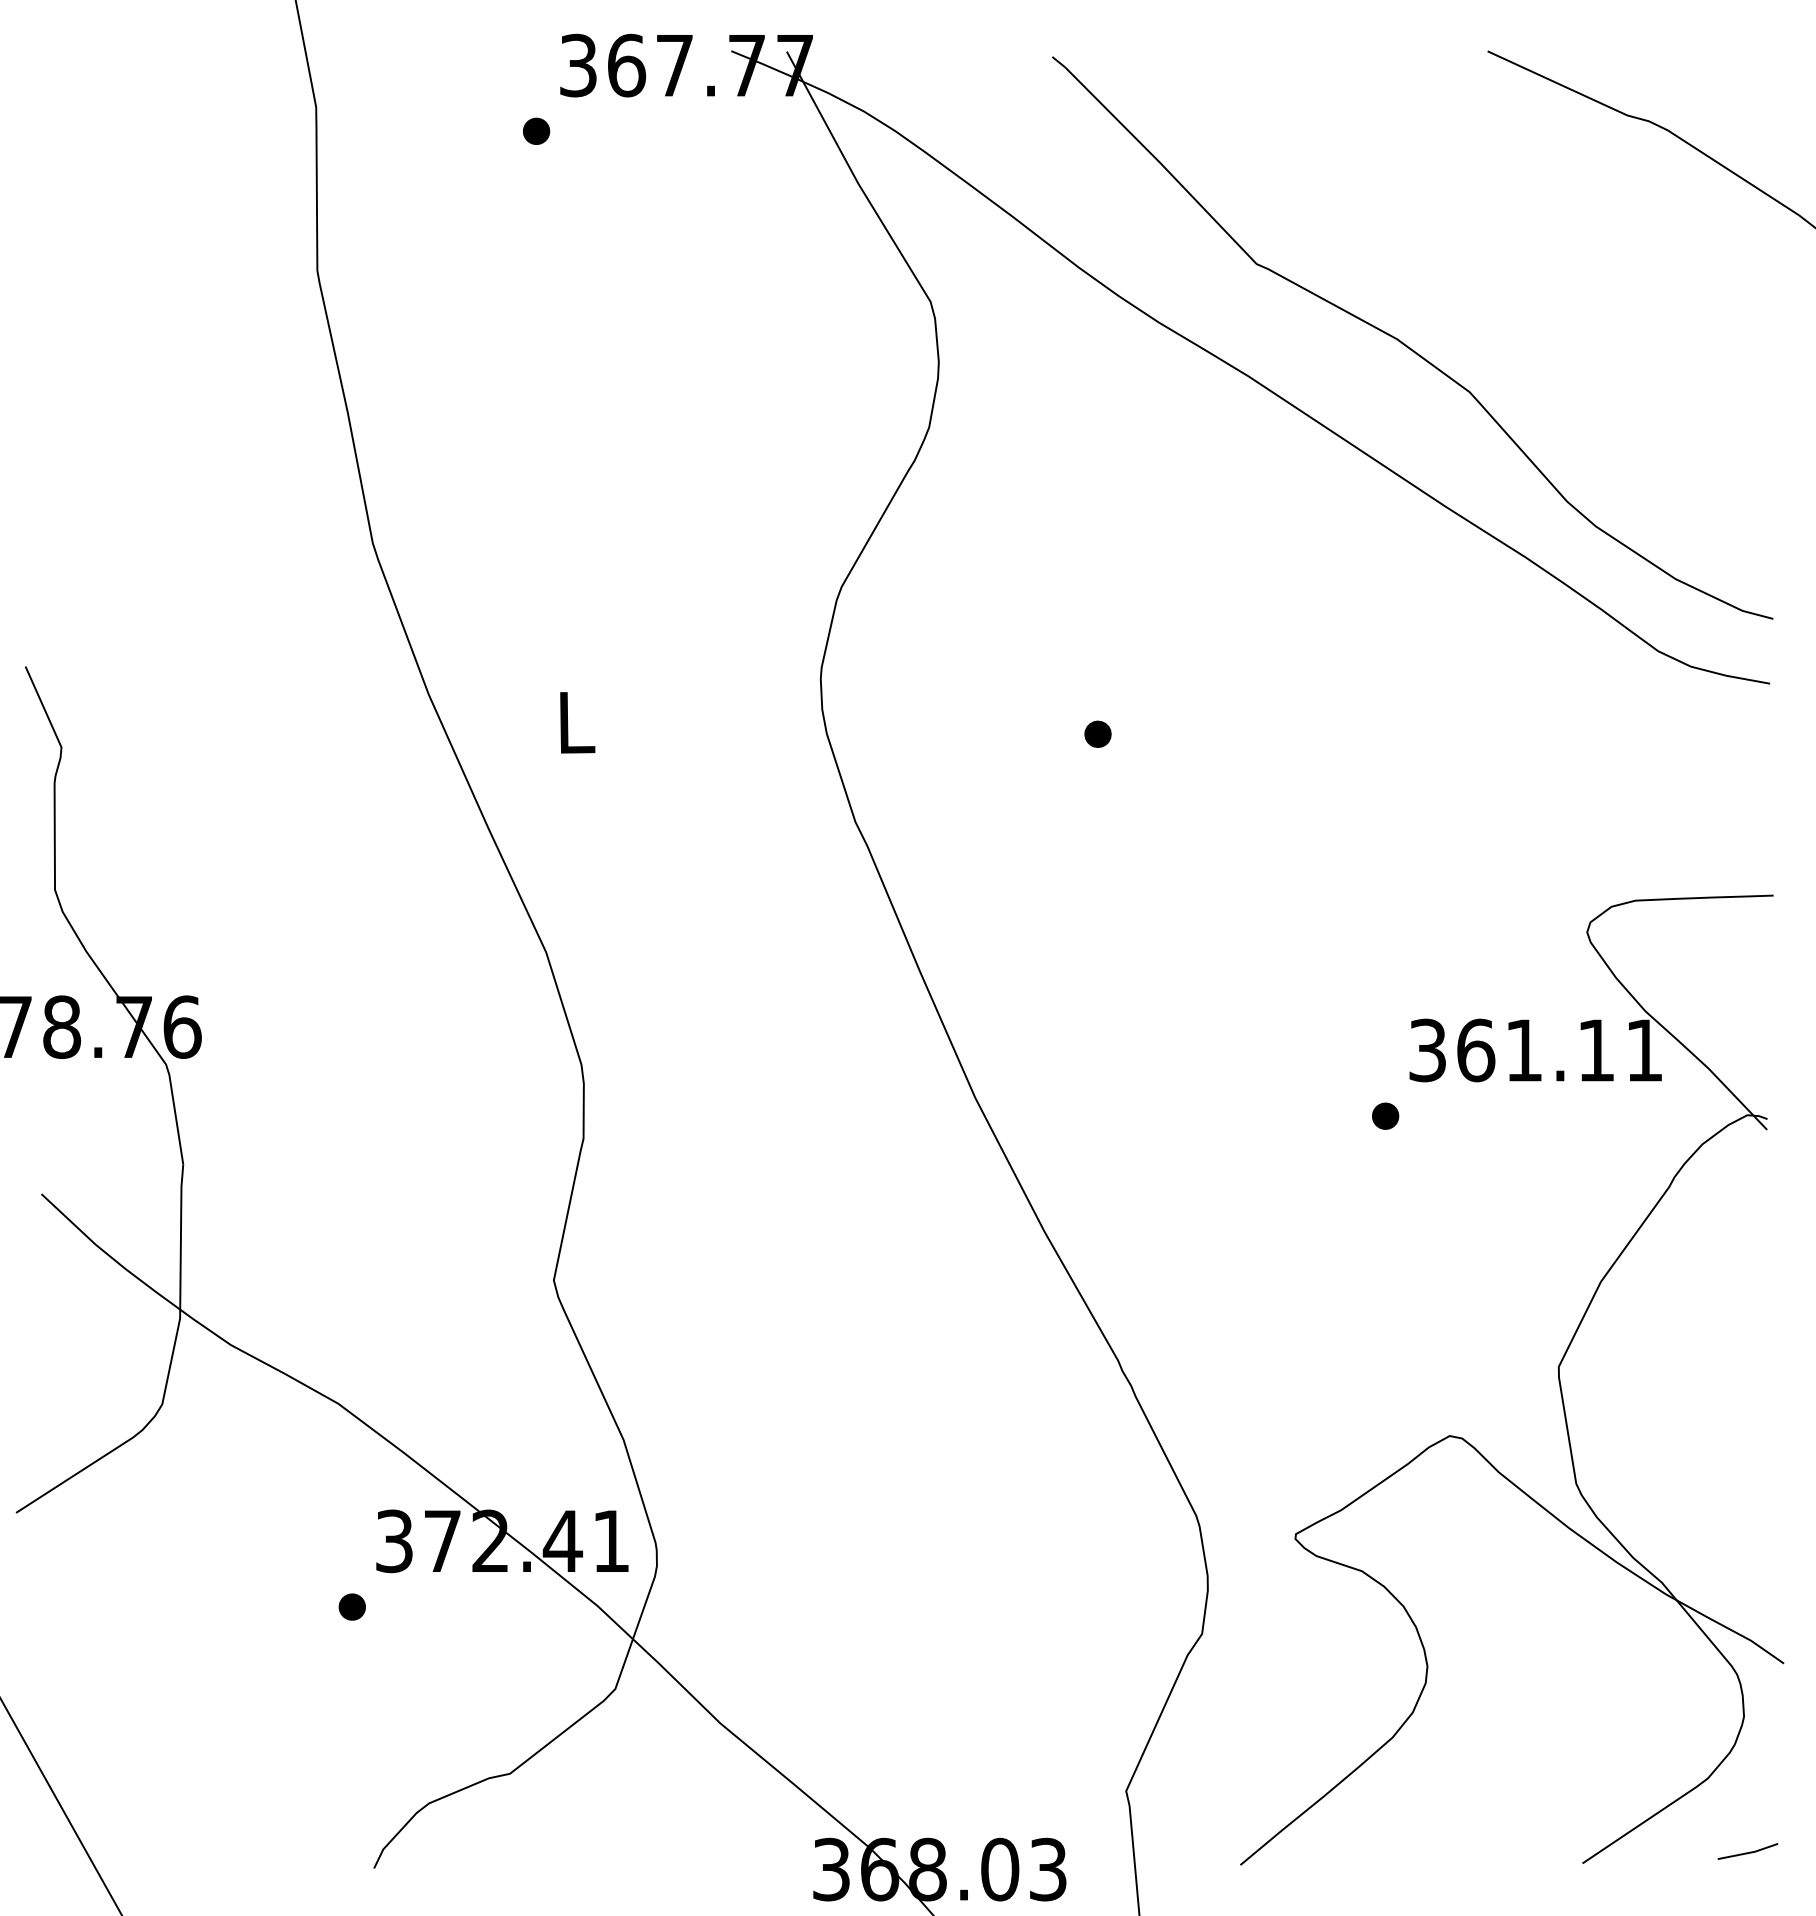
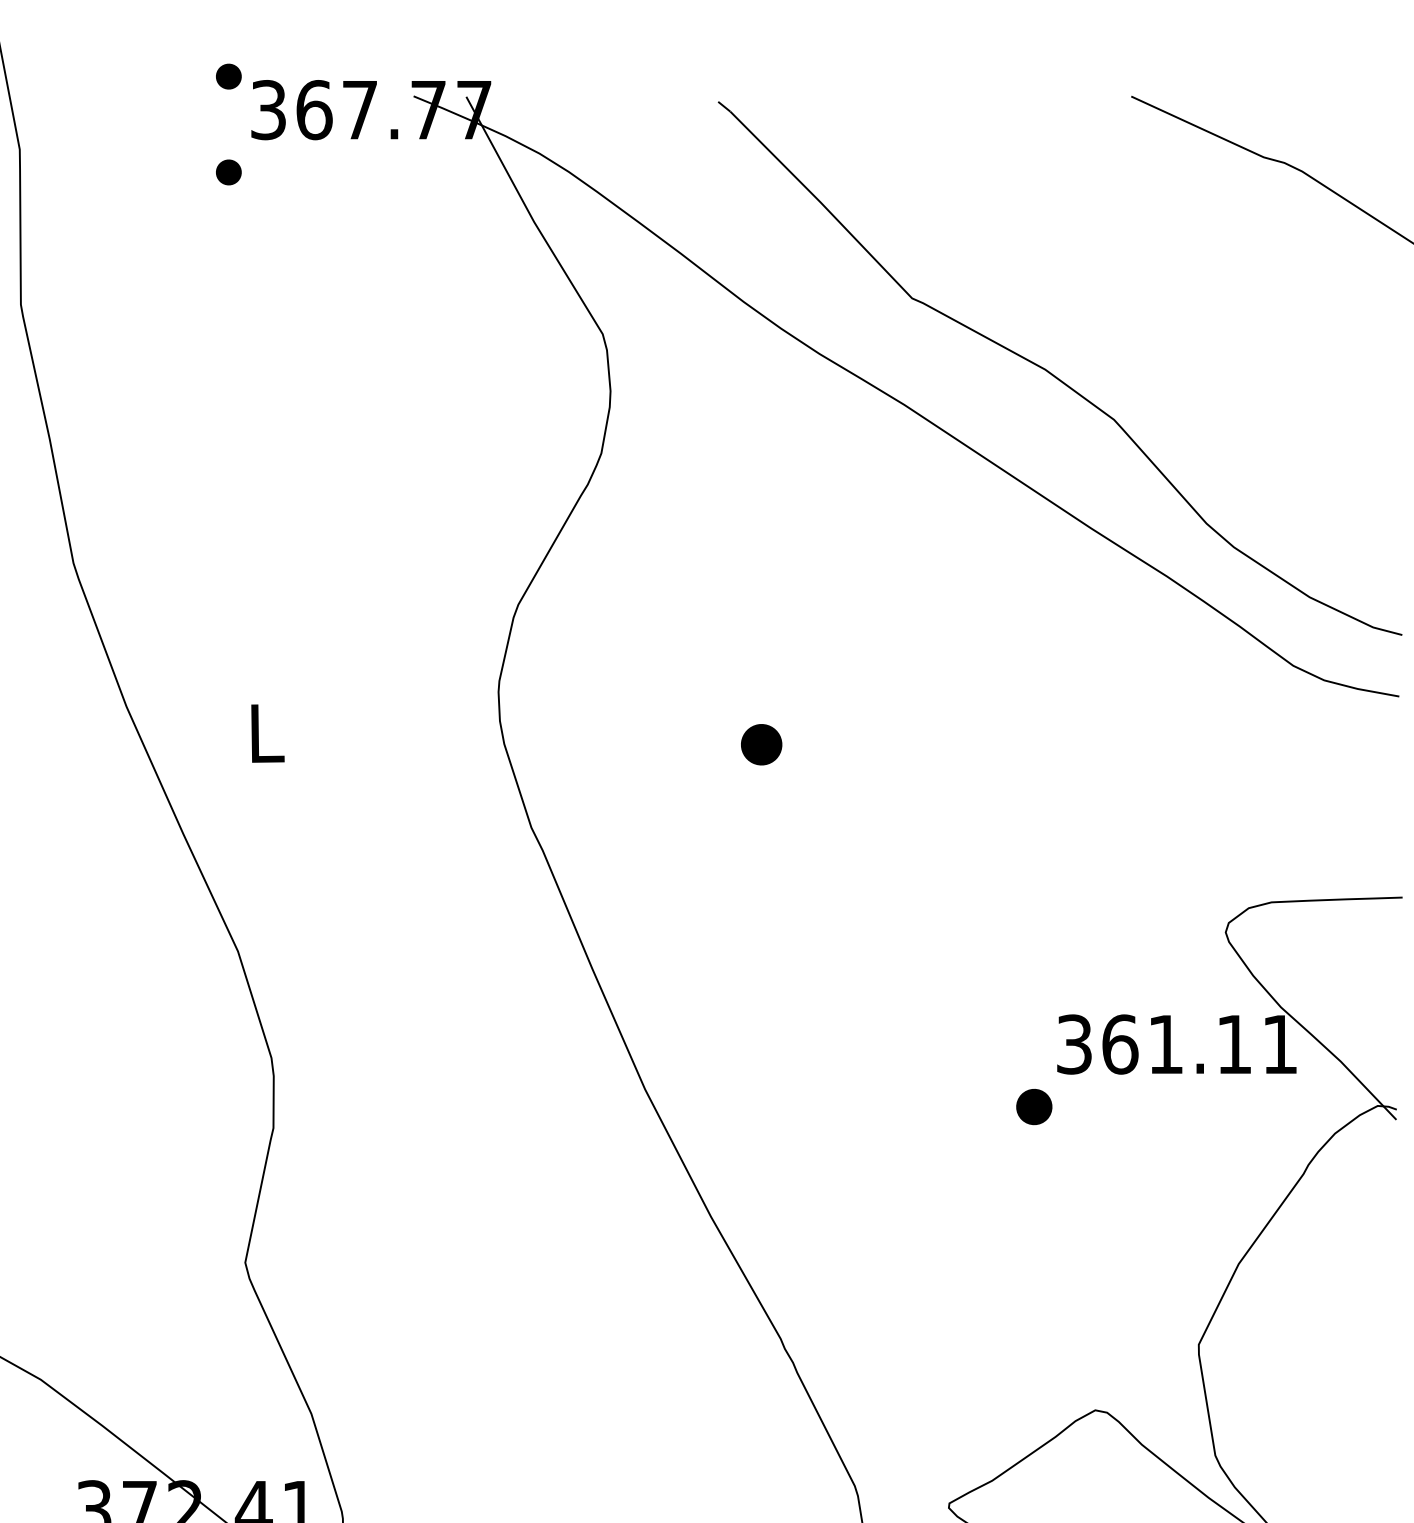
part: (536, 29) -> (228, 75), added
part: (1097, 733) -> (761, 743), size x1.6
part: (1385, 1115) -> (1034, 1106), size x1.4

